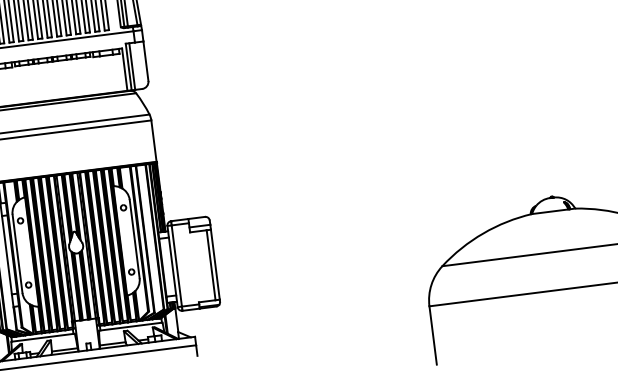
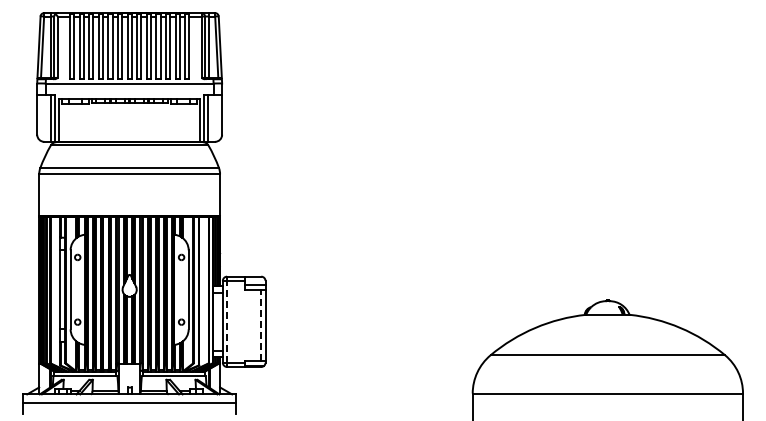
line: (211, 264) -> (261, 324), solid -> dashed
line: (177, 265) -> (227, 321), solid -> dashed

